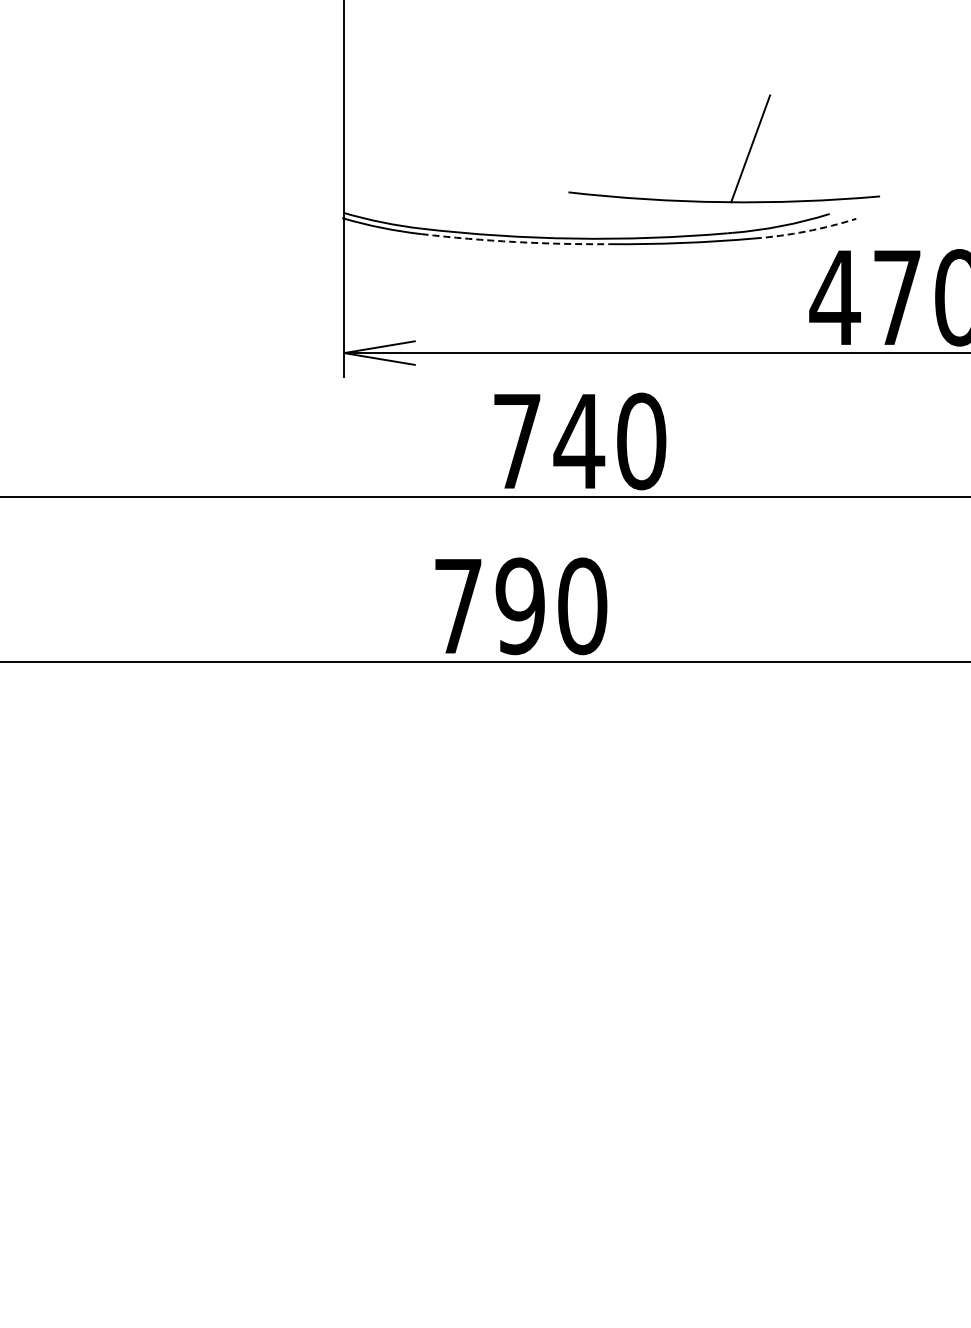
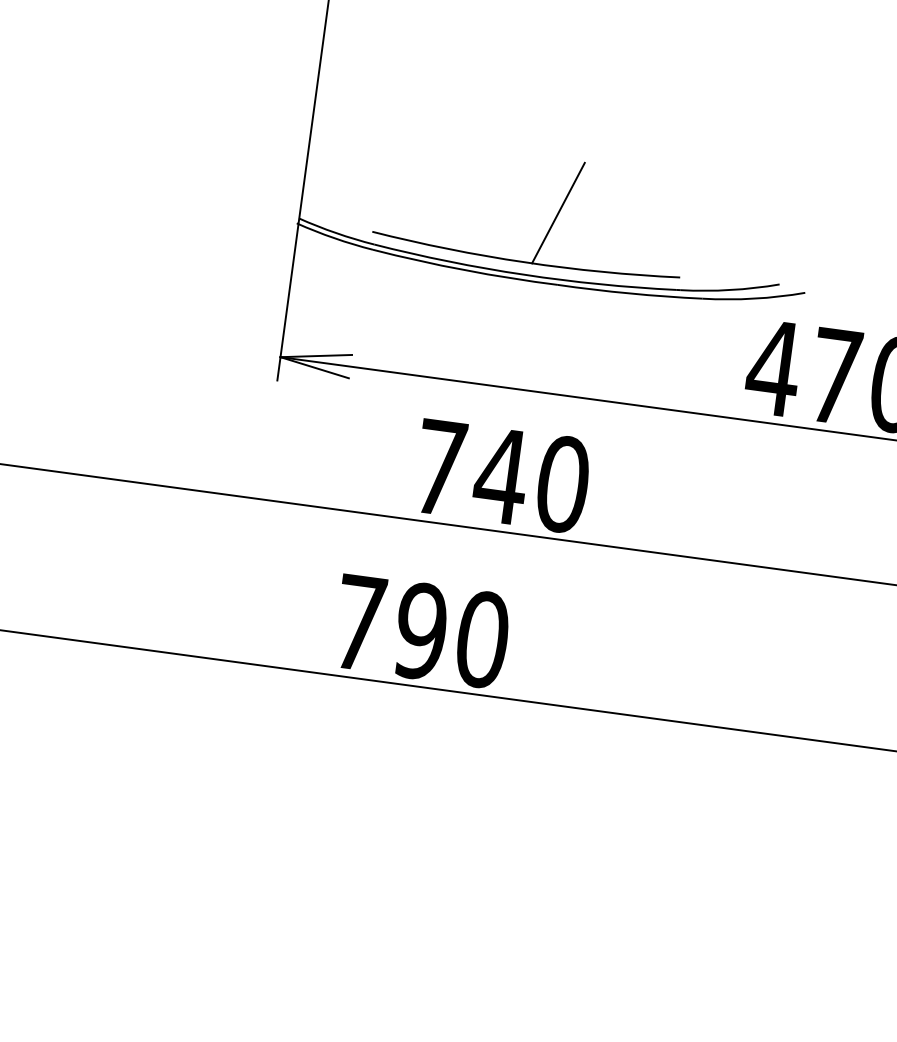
part: (746, 156) -> (553, 220), moved
arc: (806, 231) -> (754, 298), dashed -> solid
arc: (515, 242) -> (464, 270), dashed -> solid

